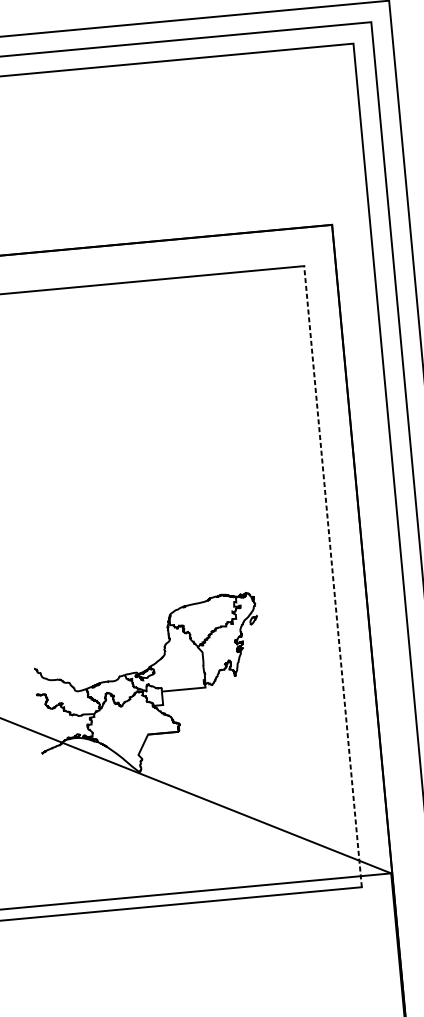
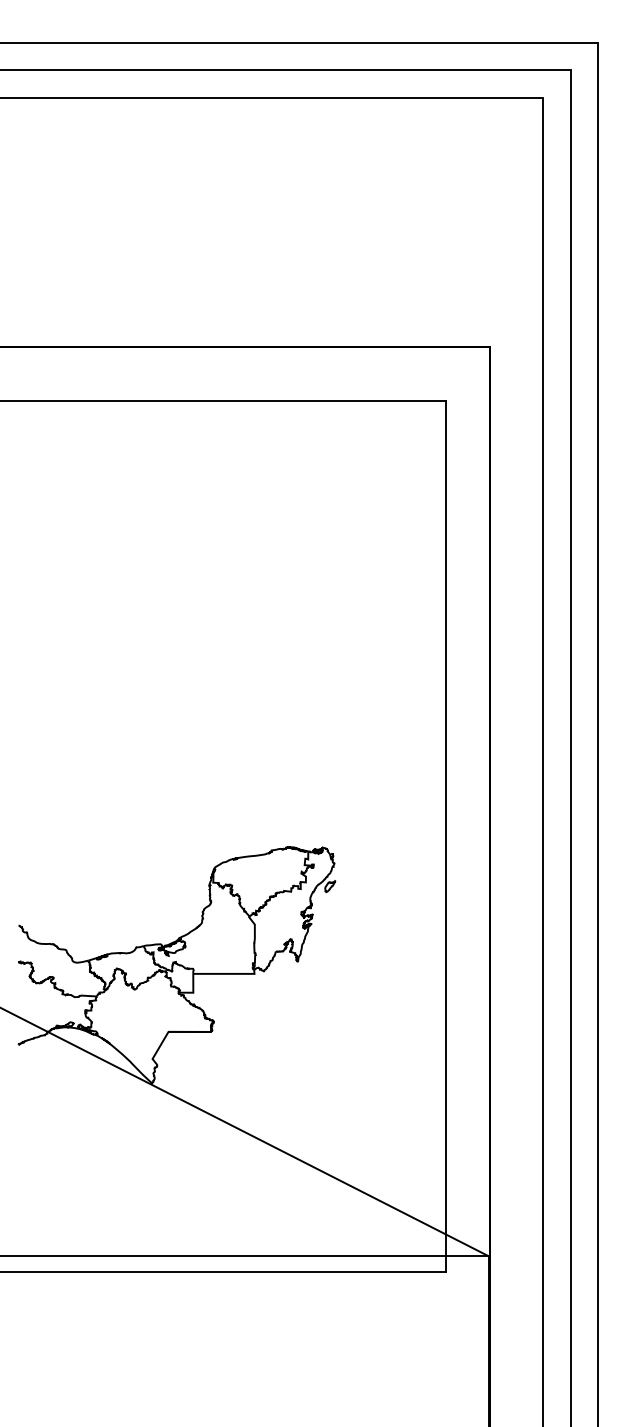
line: (332, 576) -> (445, 835), dashed -> solid

